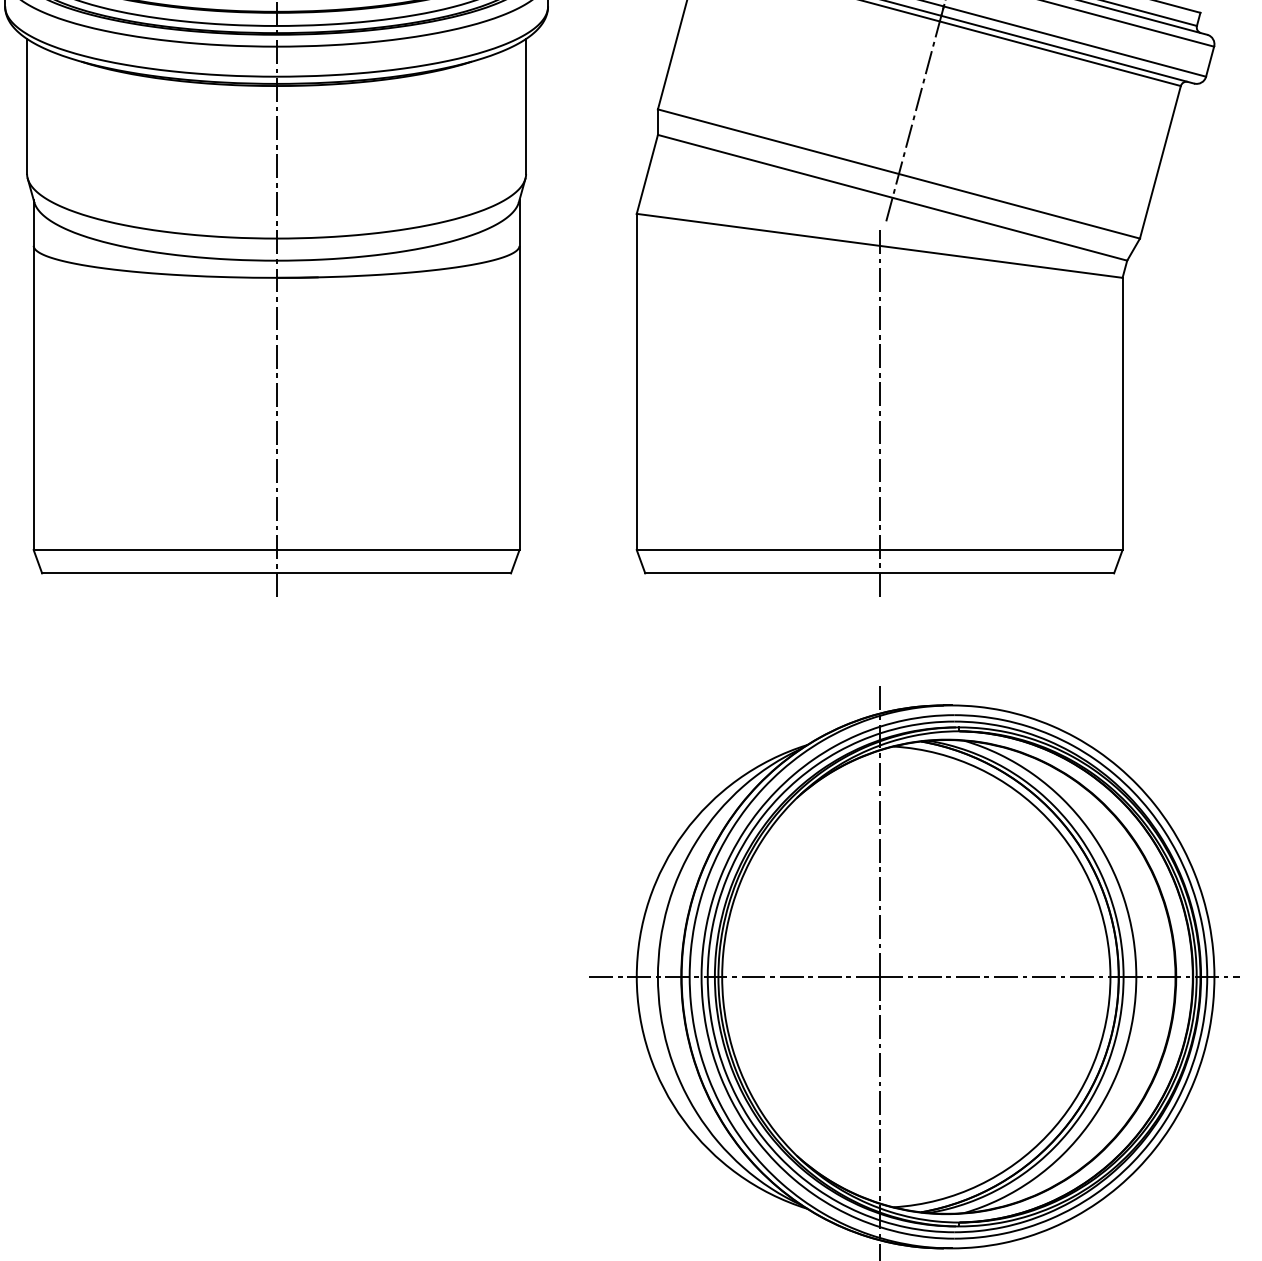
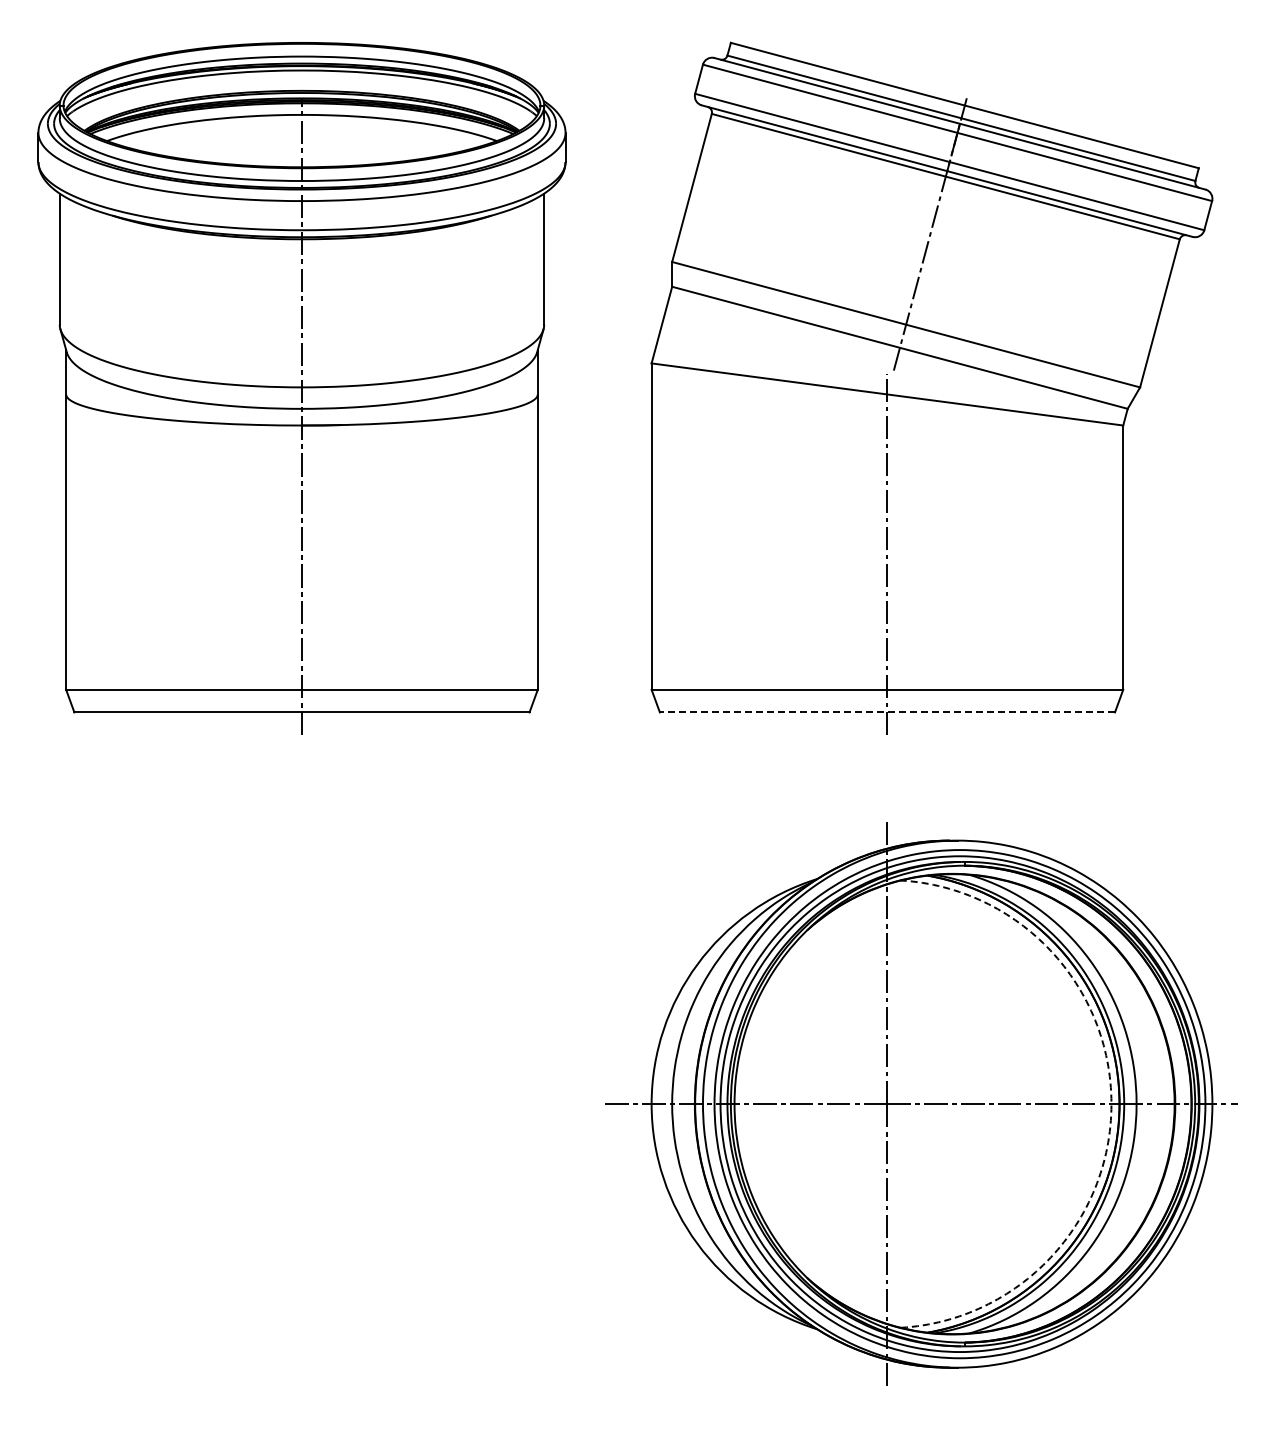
line: (879, 573) -> (887, 712), solid -> dashed
arc: (1110, 977) -> (1111, 1104), solid -> dashed

